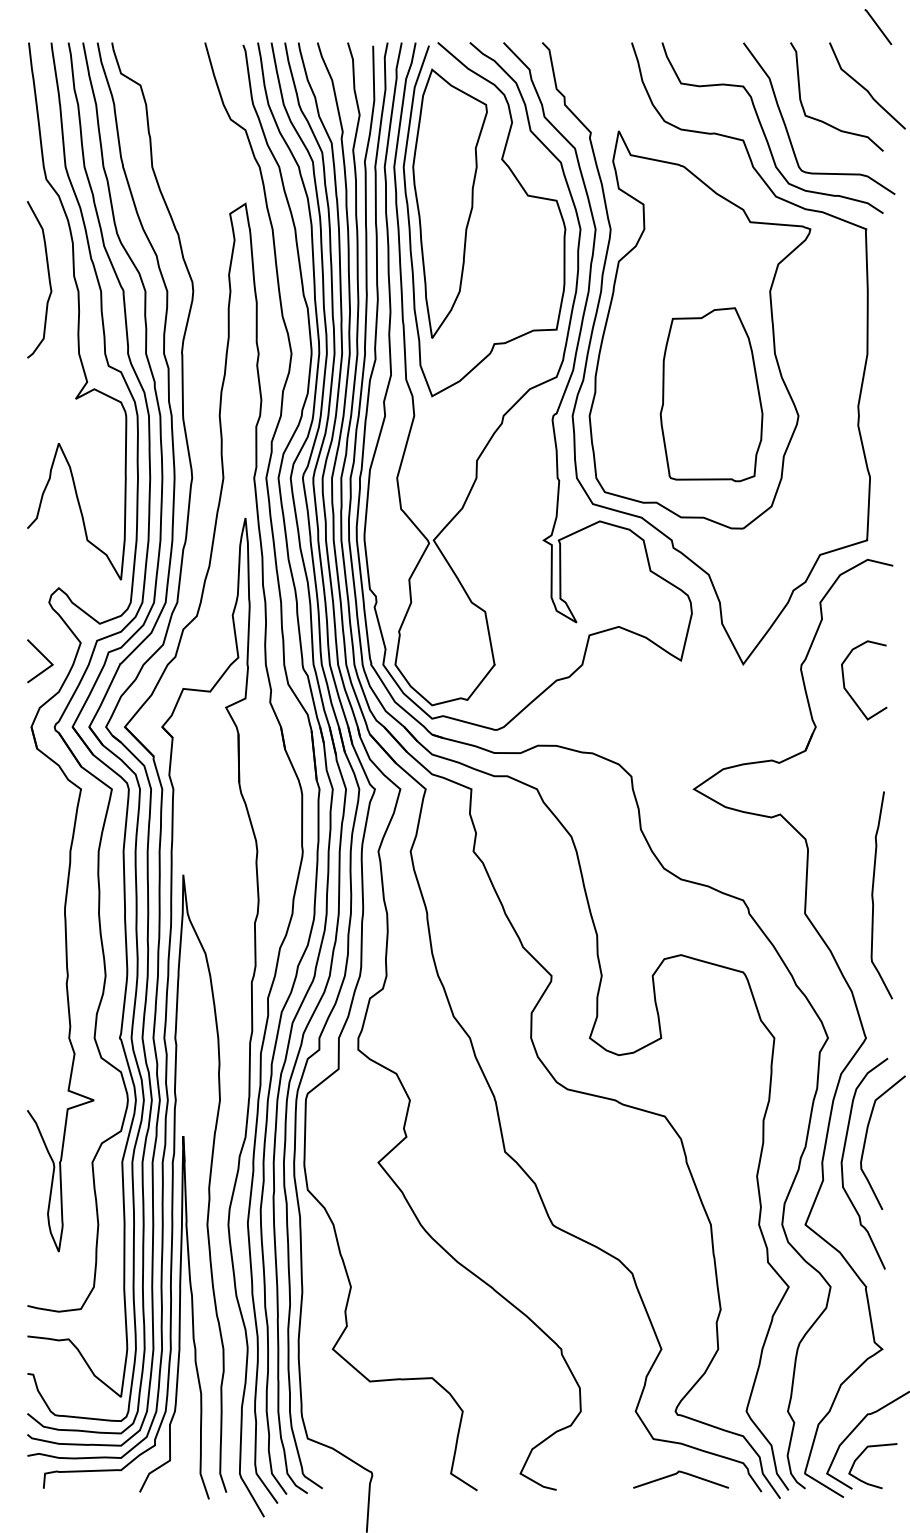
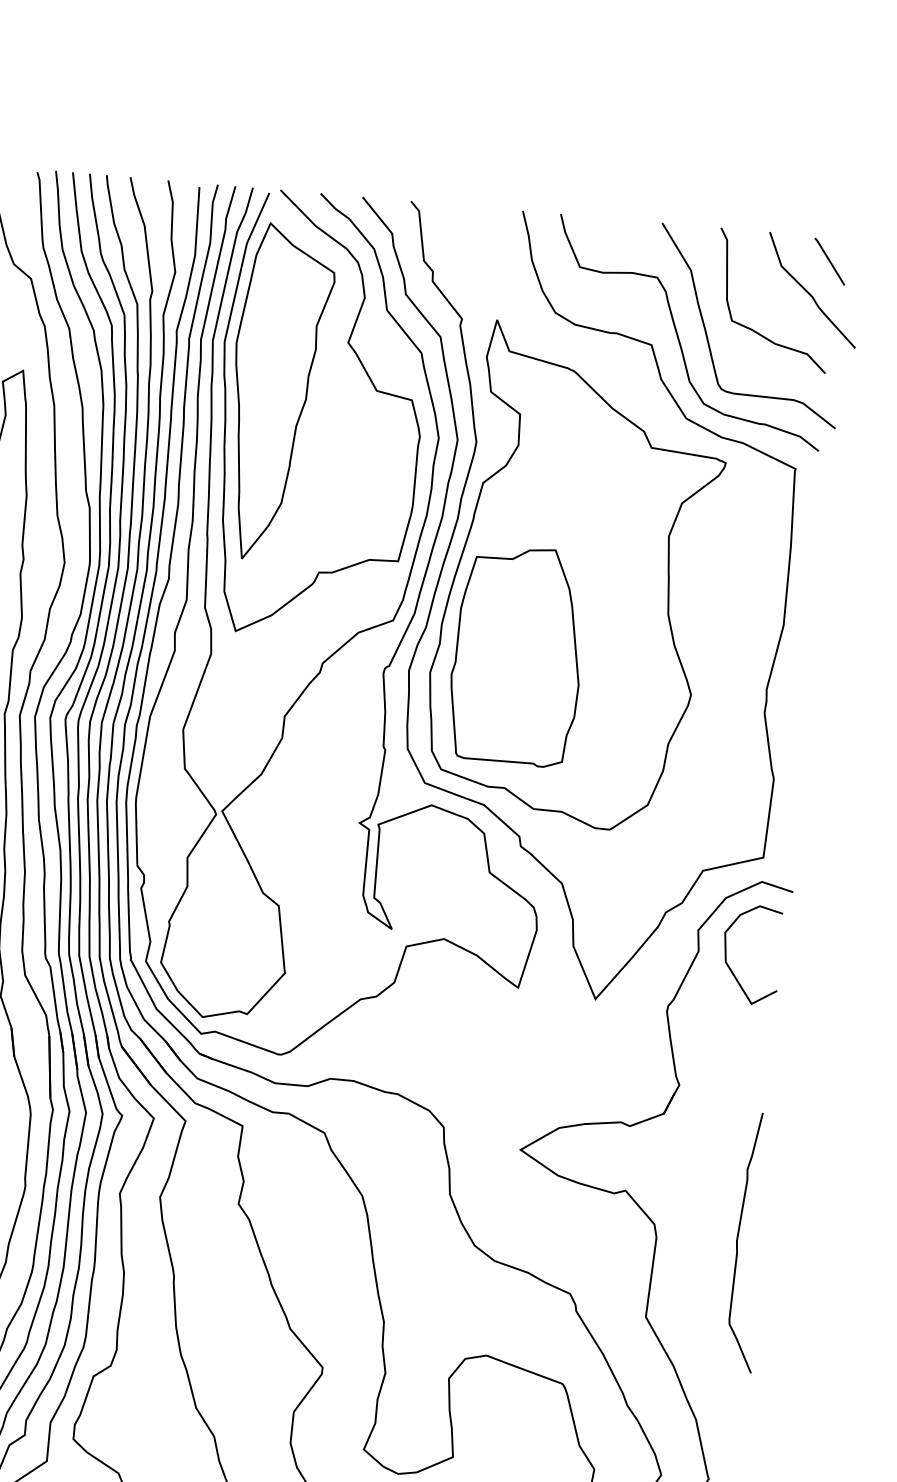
line: (878, 26) -> (830, 260), moved
part: (711, 394) -> (517, 655), moved
curve: (848, 691) -> (730, 966), moved
curve: (873, 895) -> (738, 1241), moved

